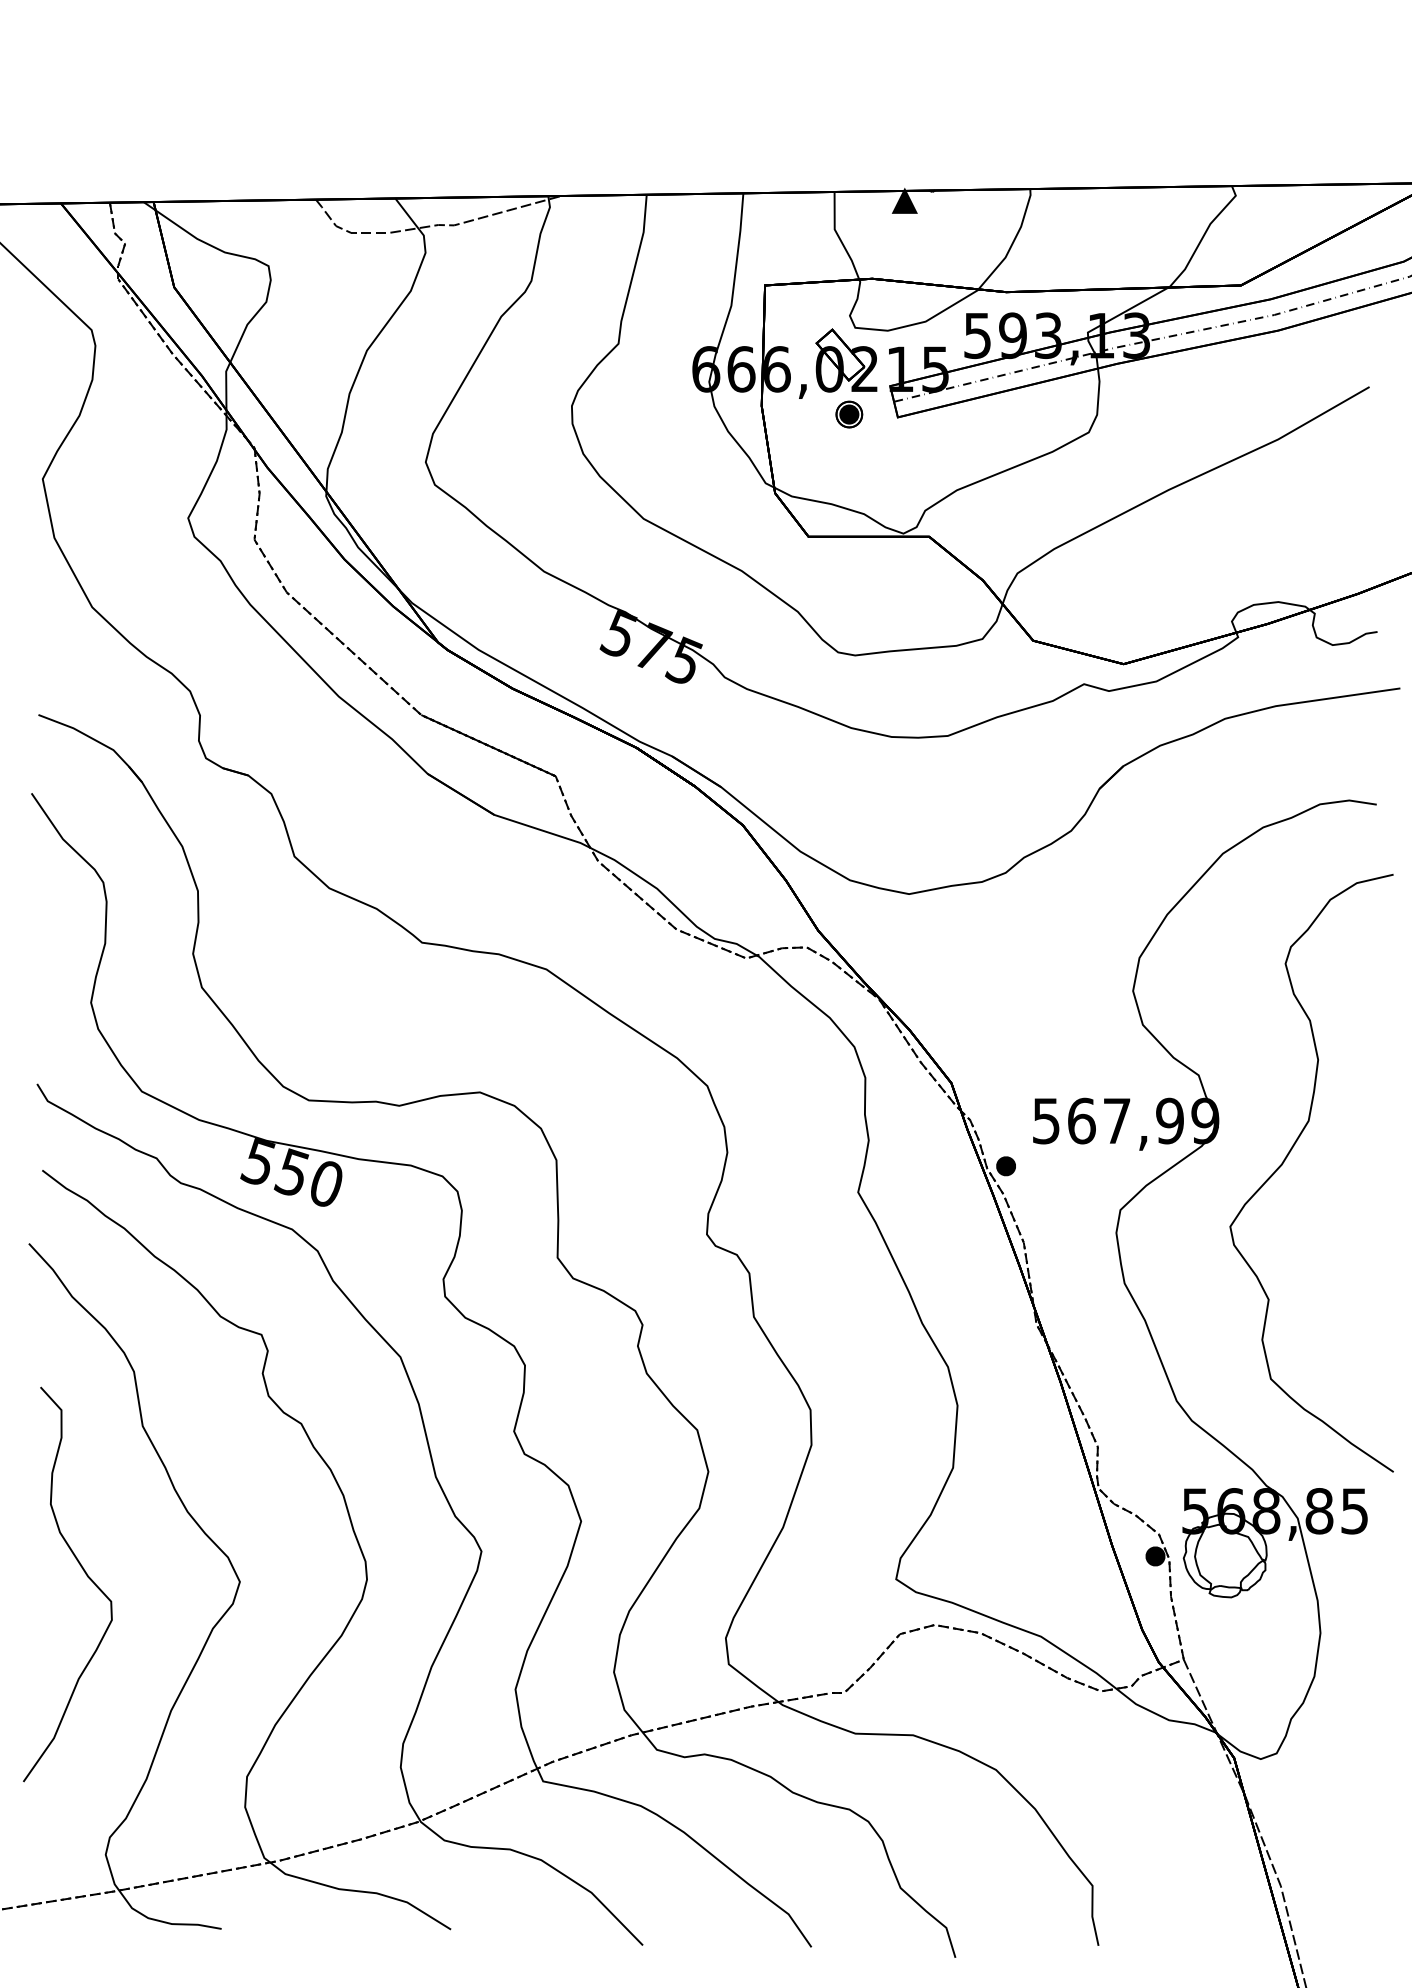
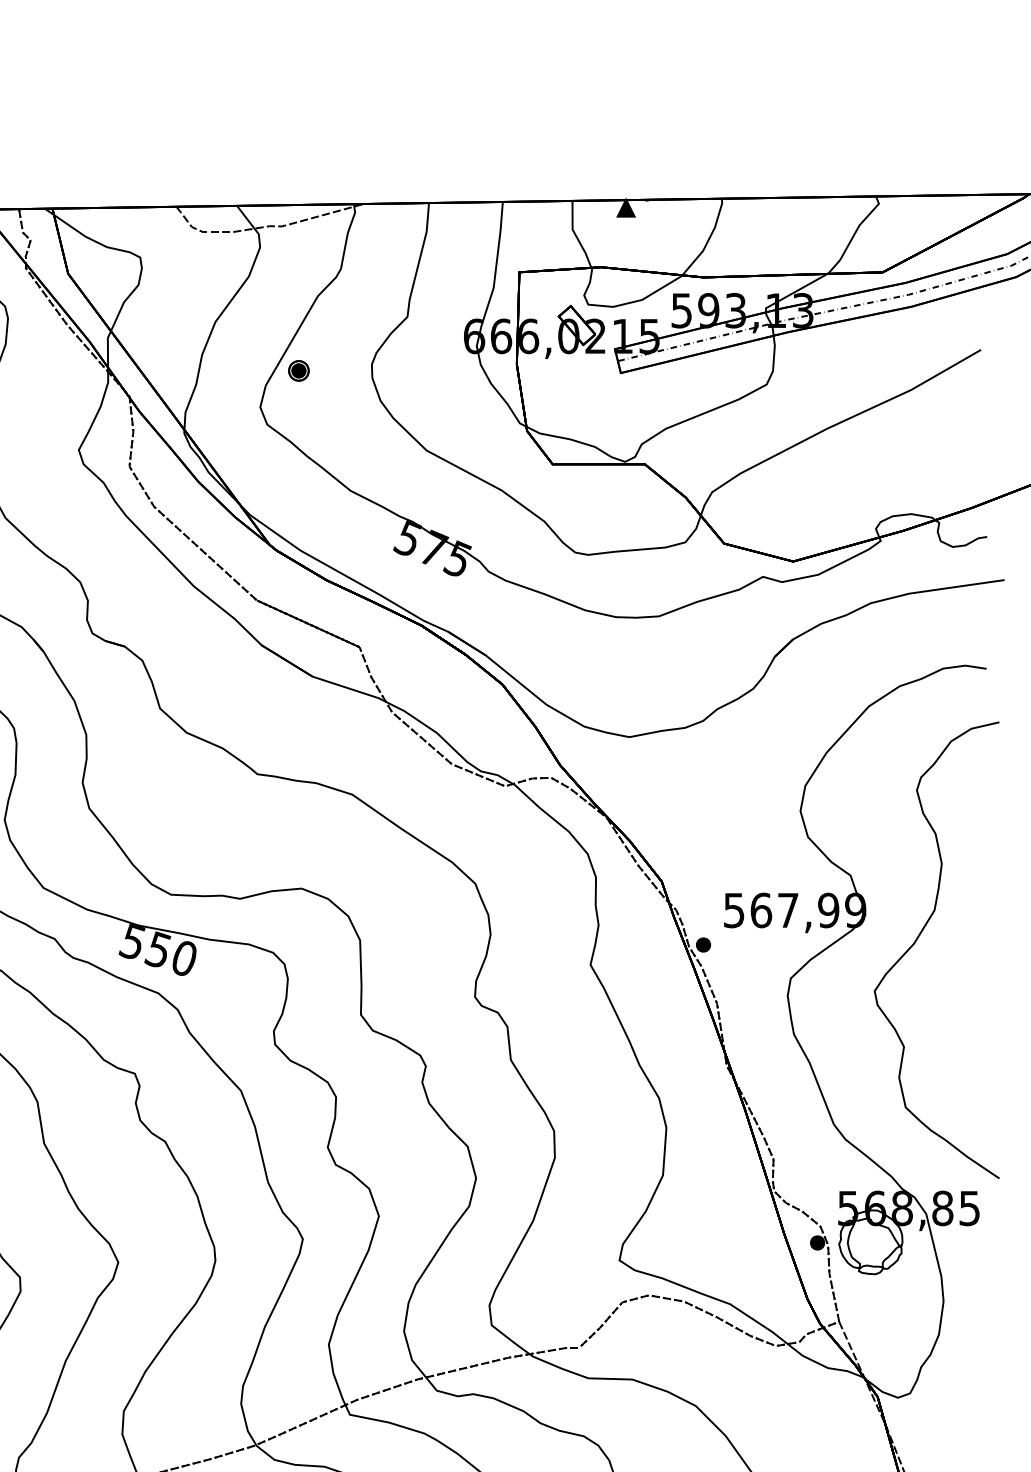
part: (849, 414) -> (299, 370), moved

